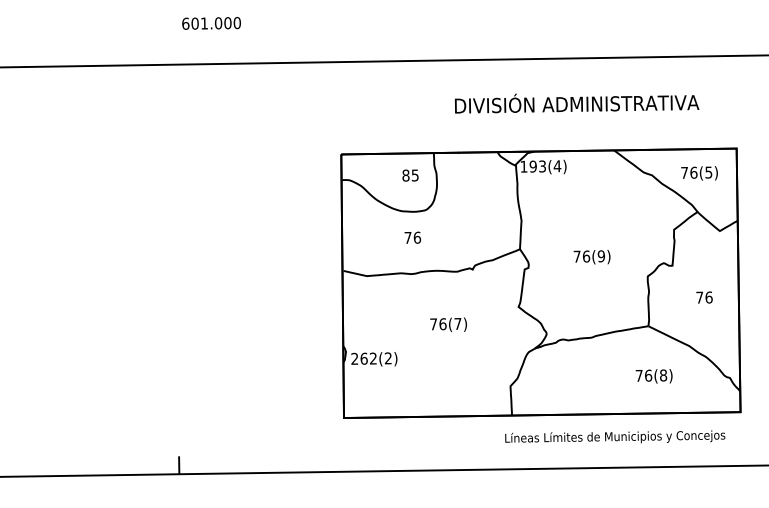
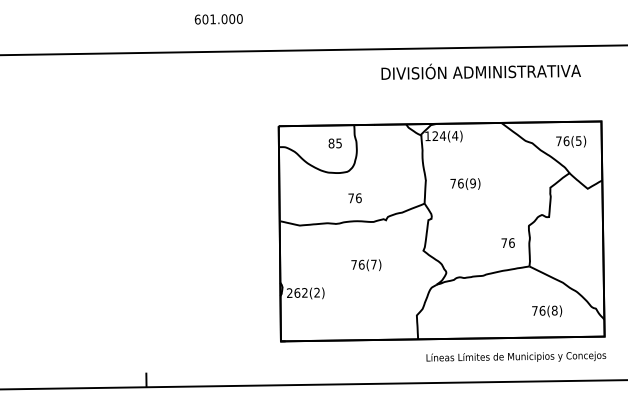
text: (211, 23) -> (218, 19), moved
text: (576, 103) -> (480, 71), moved
text: (538, 167) -> (439, 136), 193(4) -> 124(4)
text: (412, 238) -> (354, 198), moved
text: (592, 256) -> (465, 183), moved
text: (703, 296) -> (507, 242), moved
text: (654, 376) -> (547, 311), moved
text: (615, 436) -> (516, 356), moved

